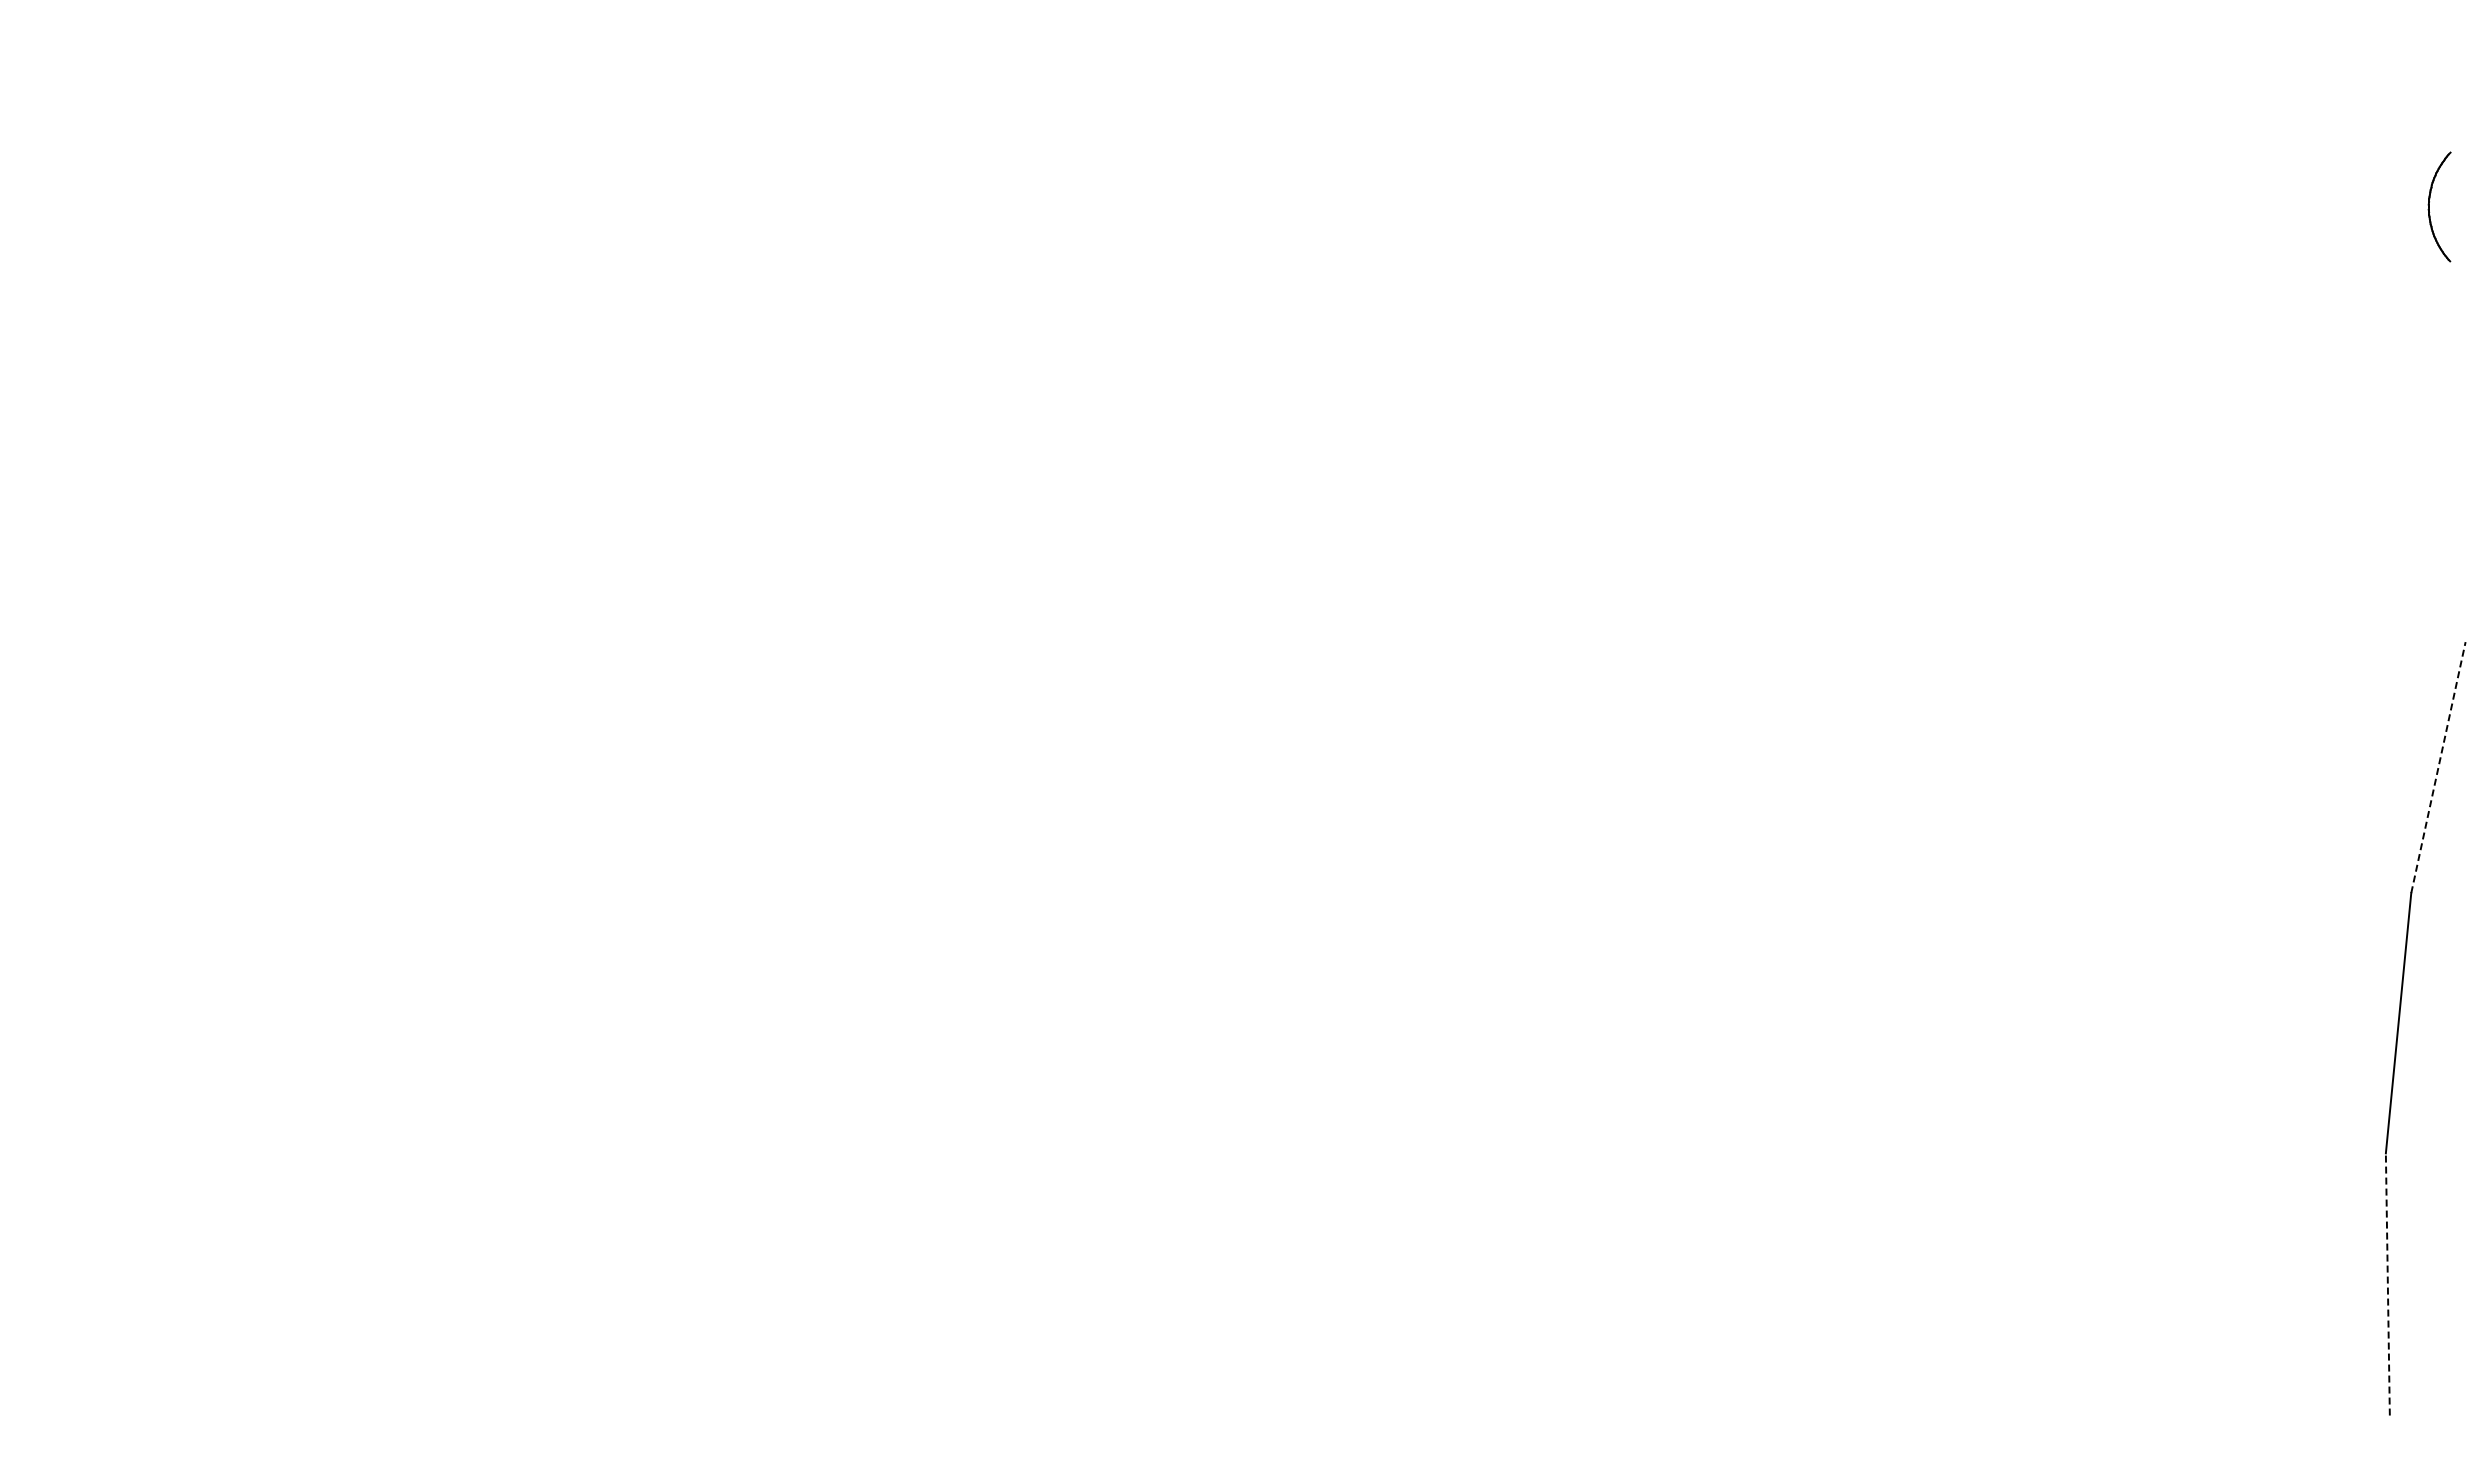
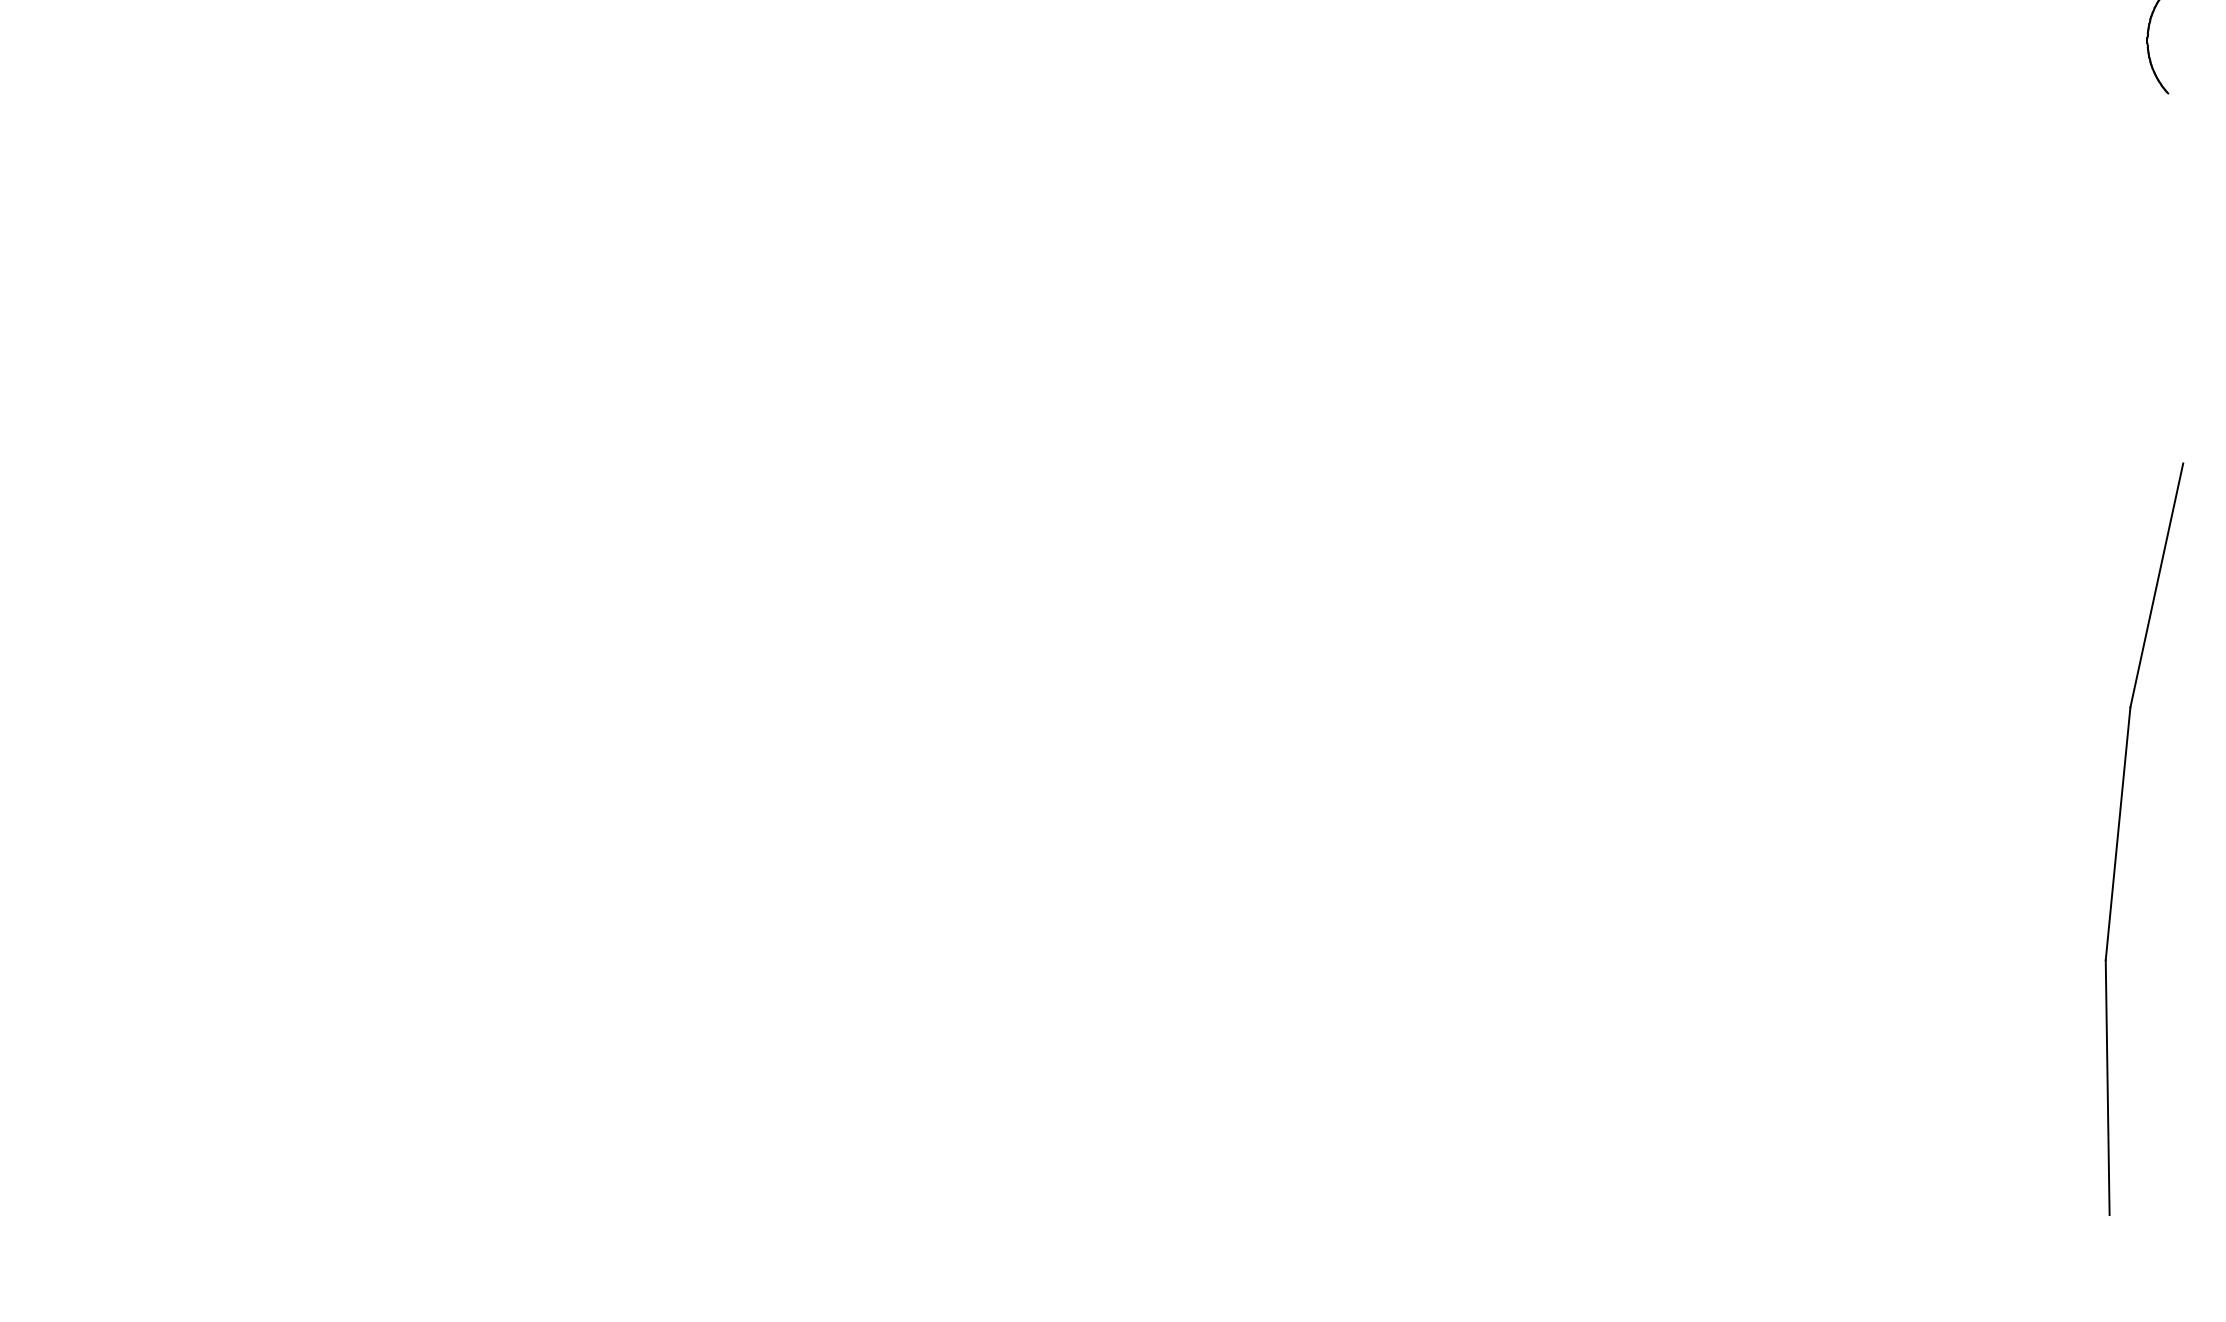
line: (2438, 767) -> (2156, 585), dashed -> solid
line: (2387, 1283) -> (2107, 1086), dashed -> solid

